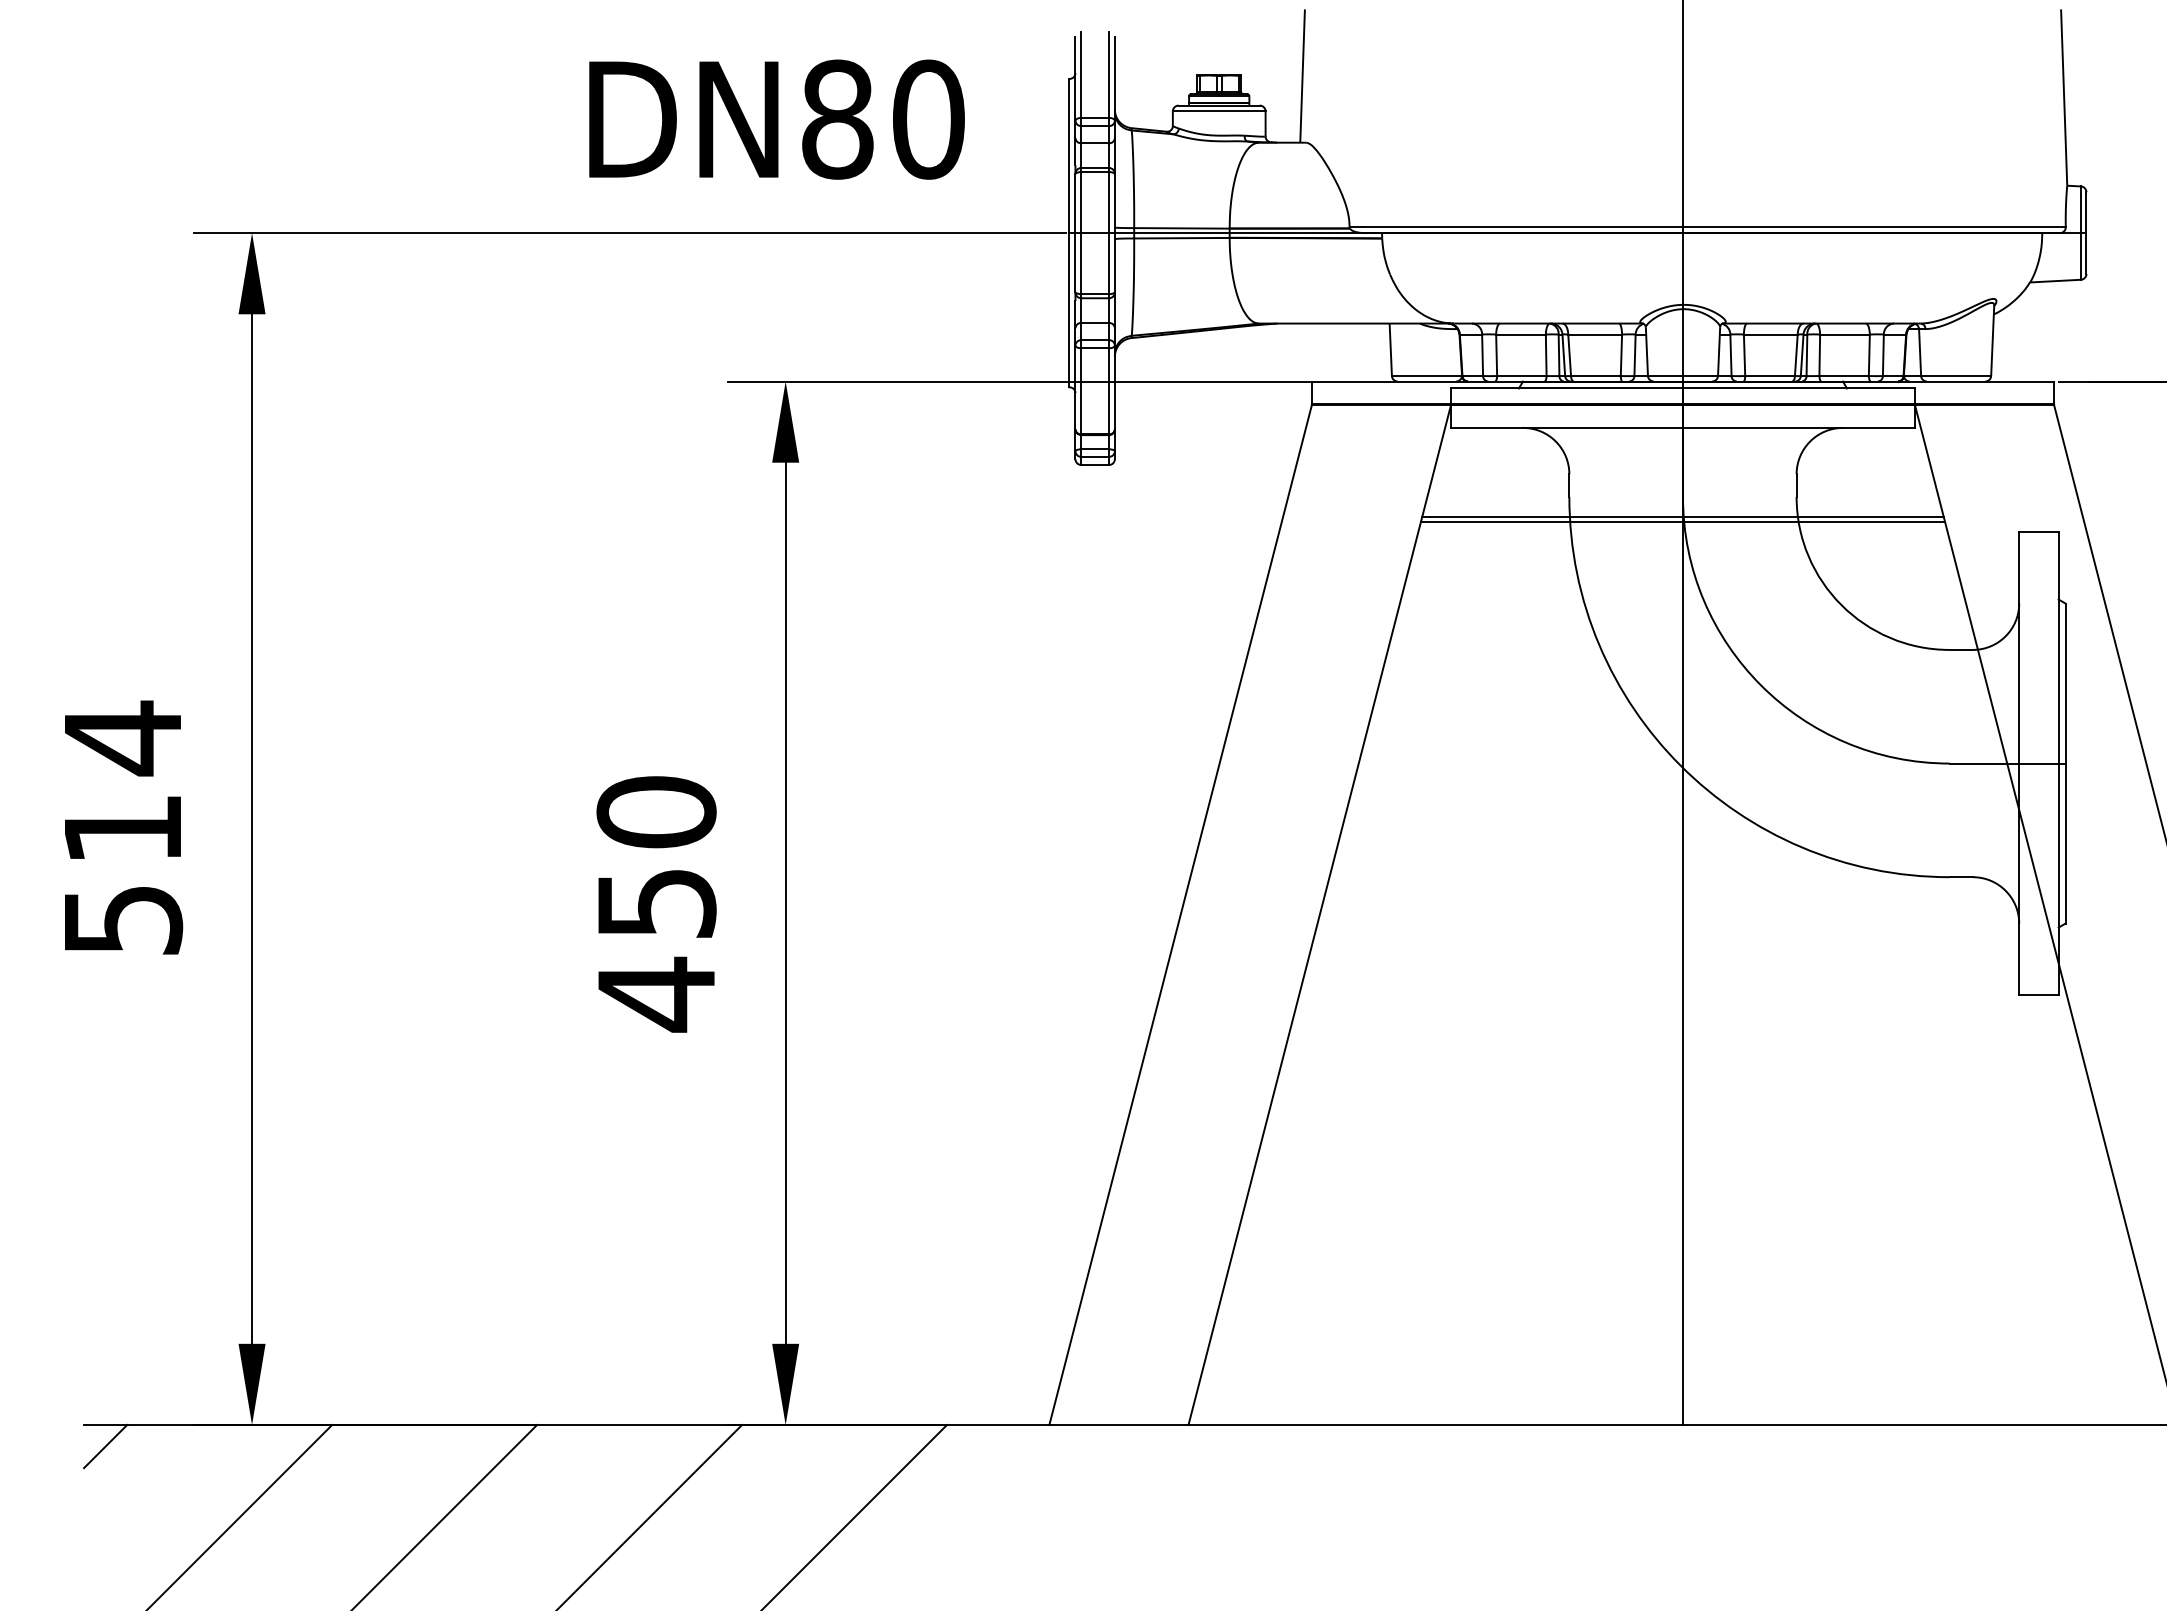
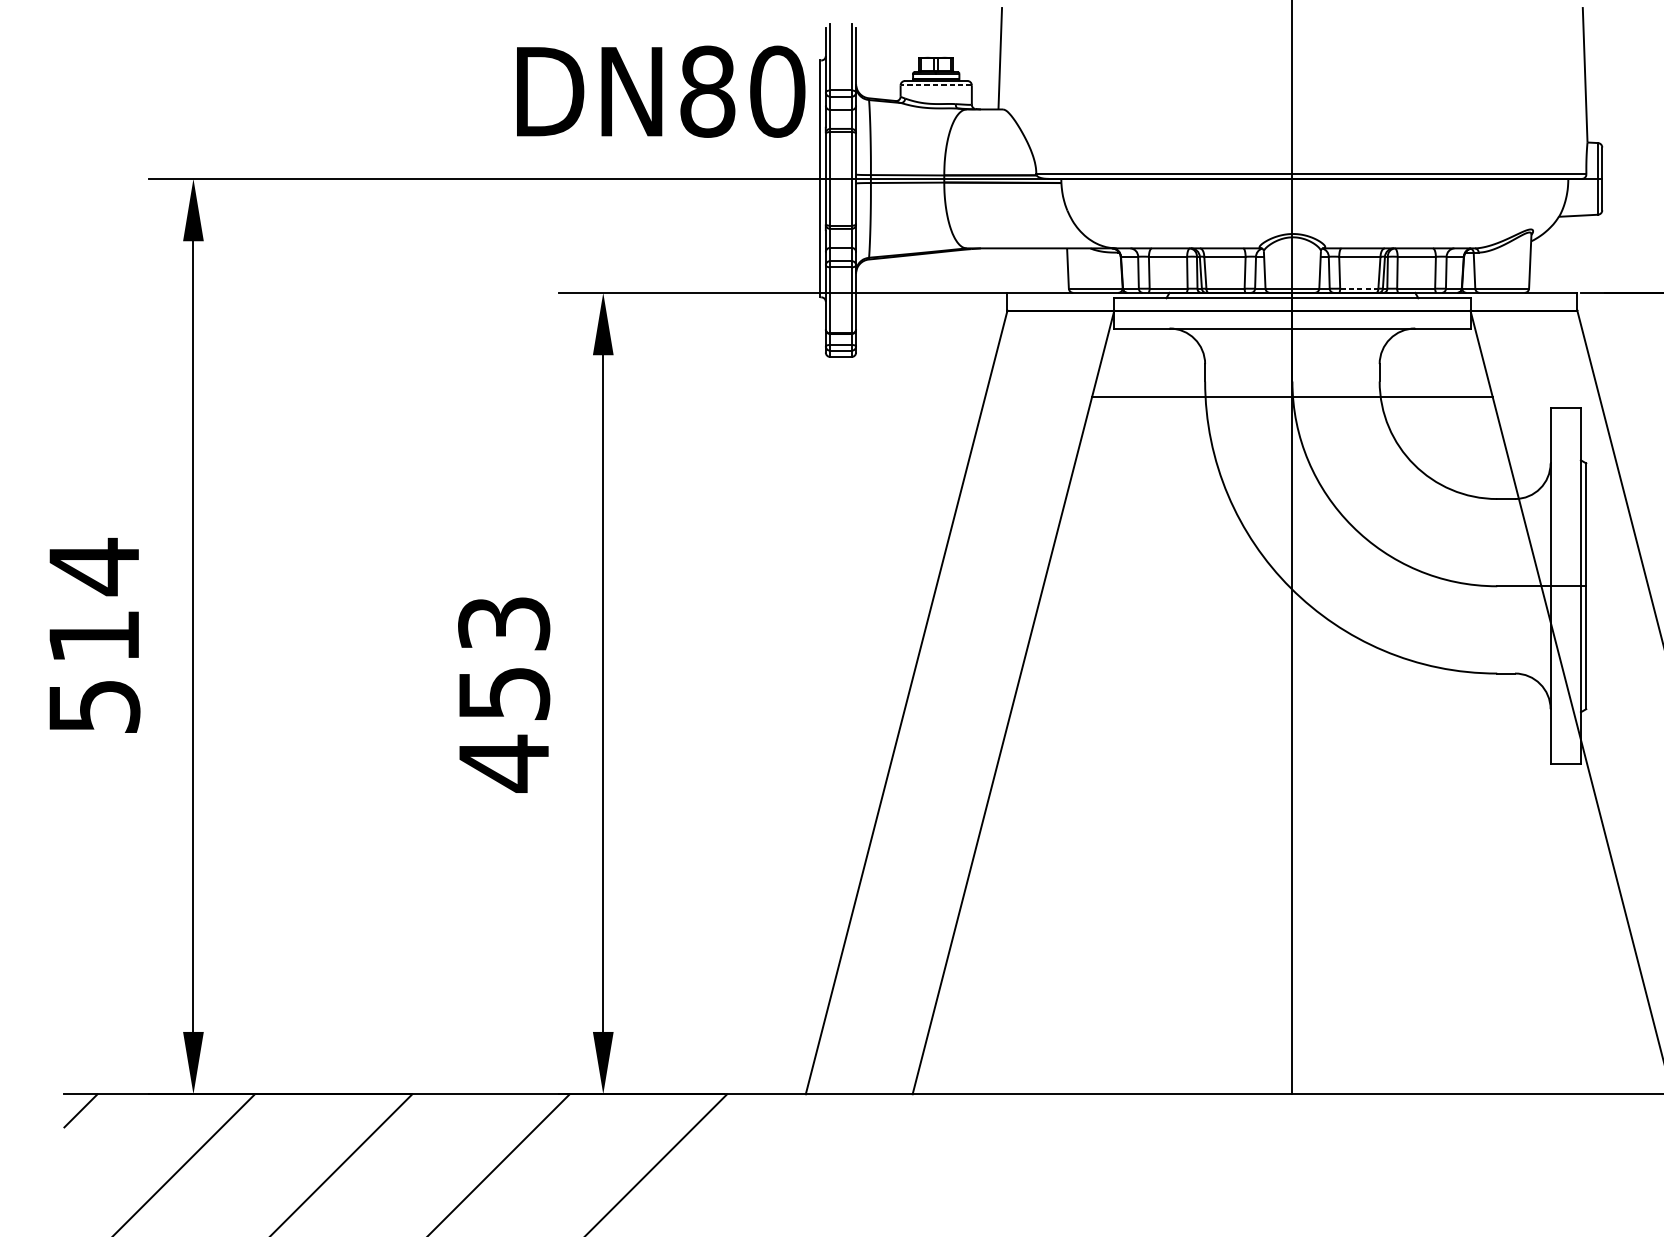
line: (1218, 111) -> (935, 85), solid -> dashed
text: (776, 119) -> (660, 91), moved
line: (1770, 376) -> (1359, 289), solid -> dashed
line: (1682, 521) -> (1292, 400), removed
text: (656, 812) -> (504, 623), 450 -> 453

